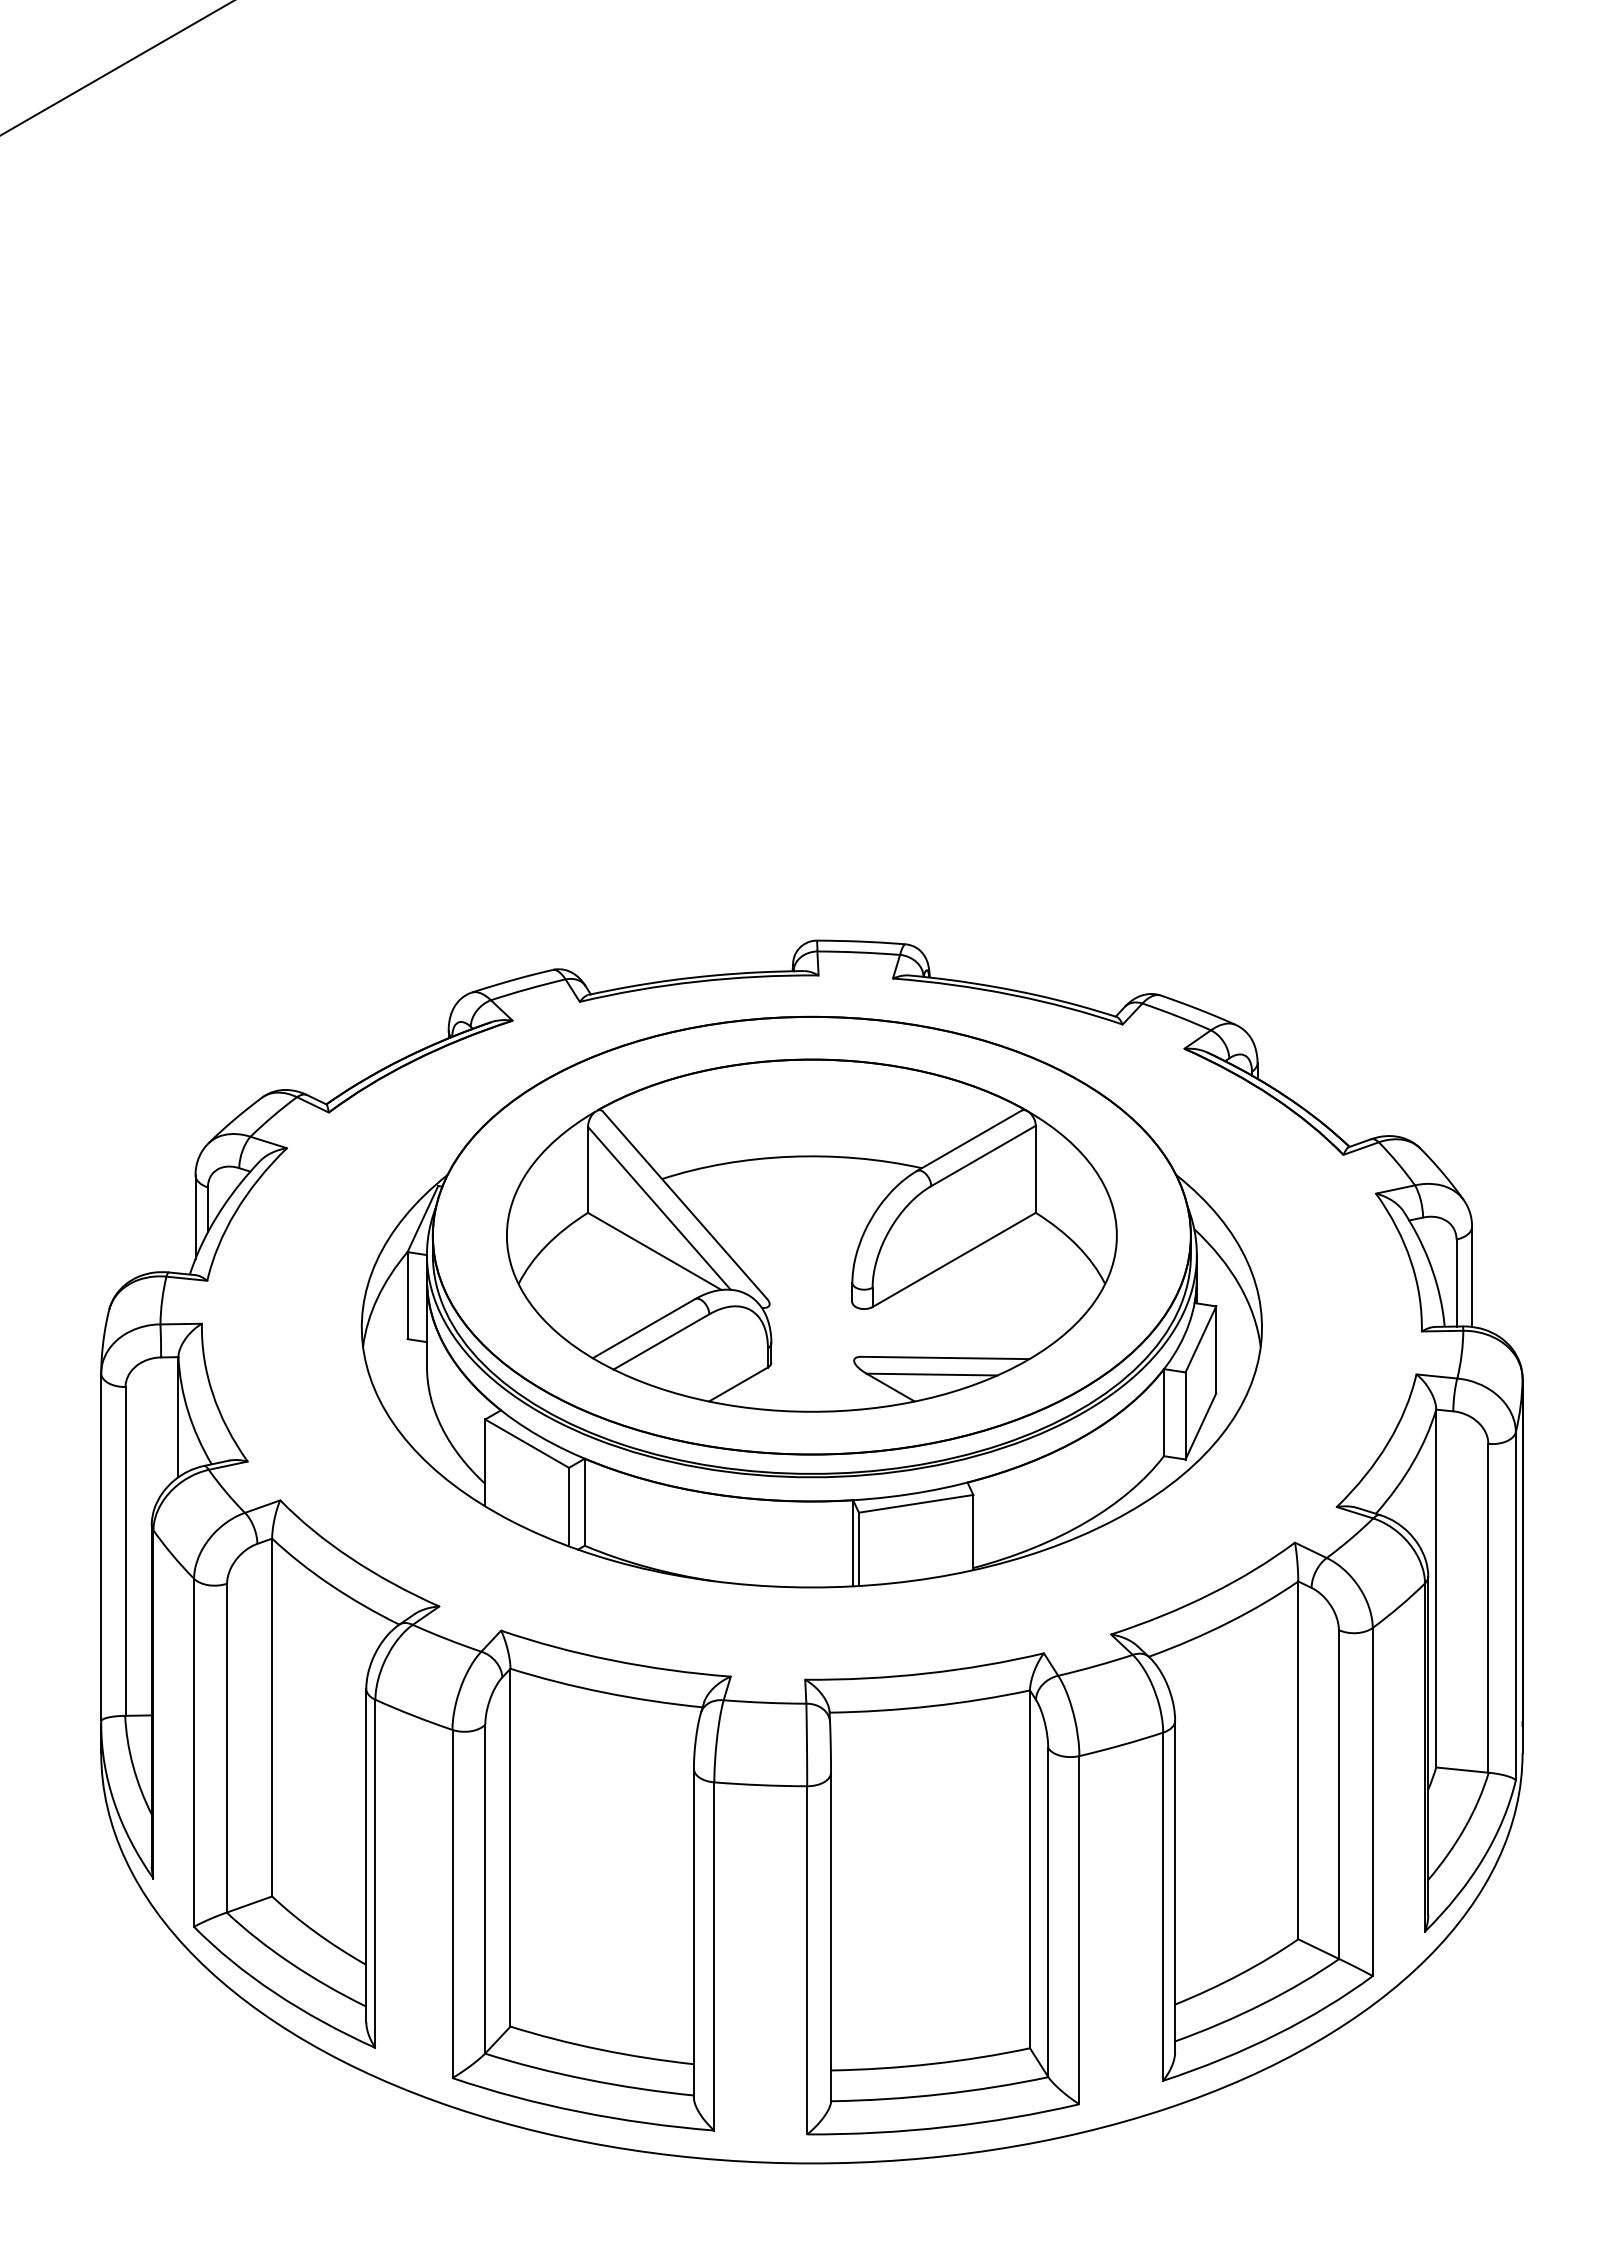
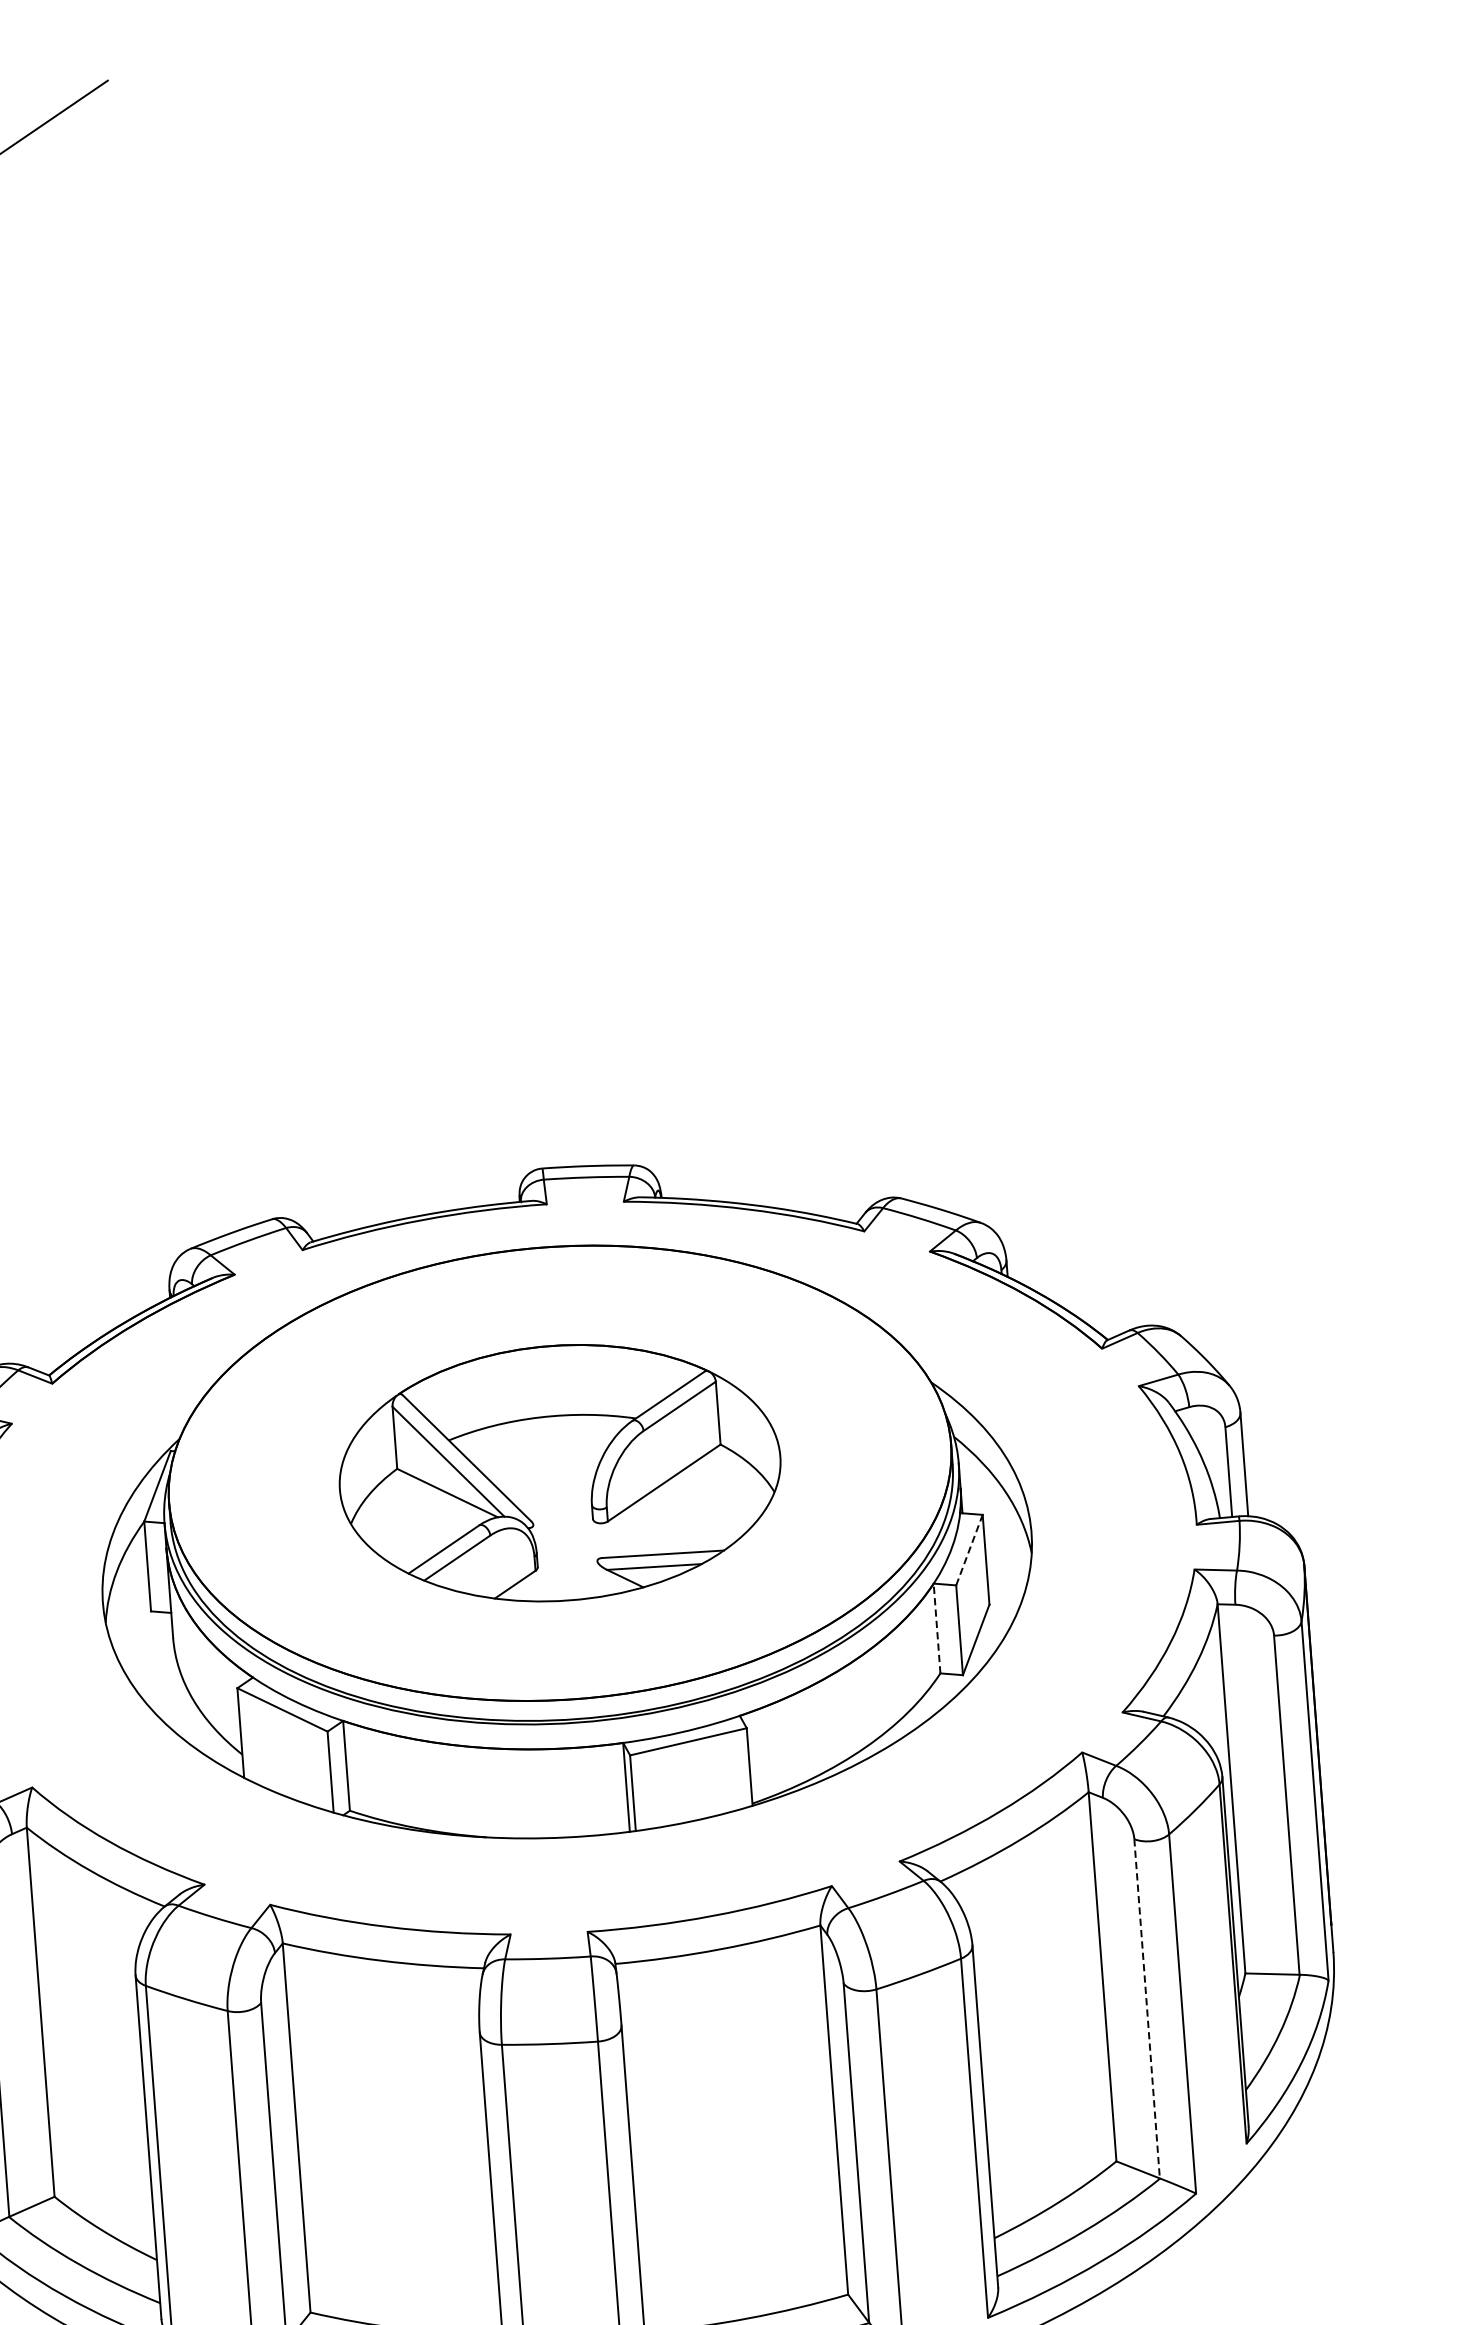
part: (811, 1235) -> (559, 1473), size x0.7
line: (1201, 1338) -> (970, 1549), solid -> dashed
line: (1163, 1412) -> (936, 1628), solid -> dashed
line: (1338, 1794) -> (1146, 2008), solid -> dashed

